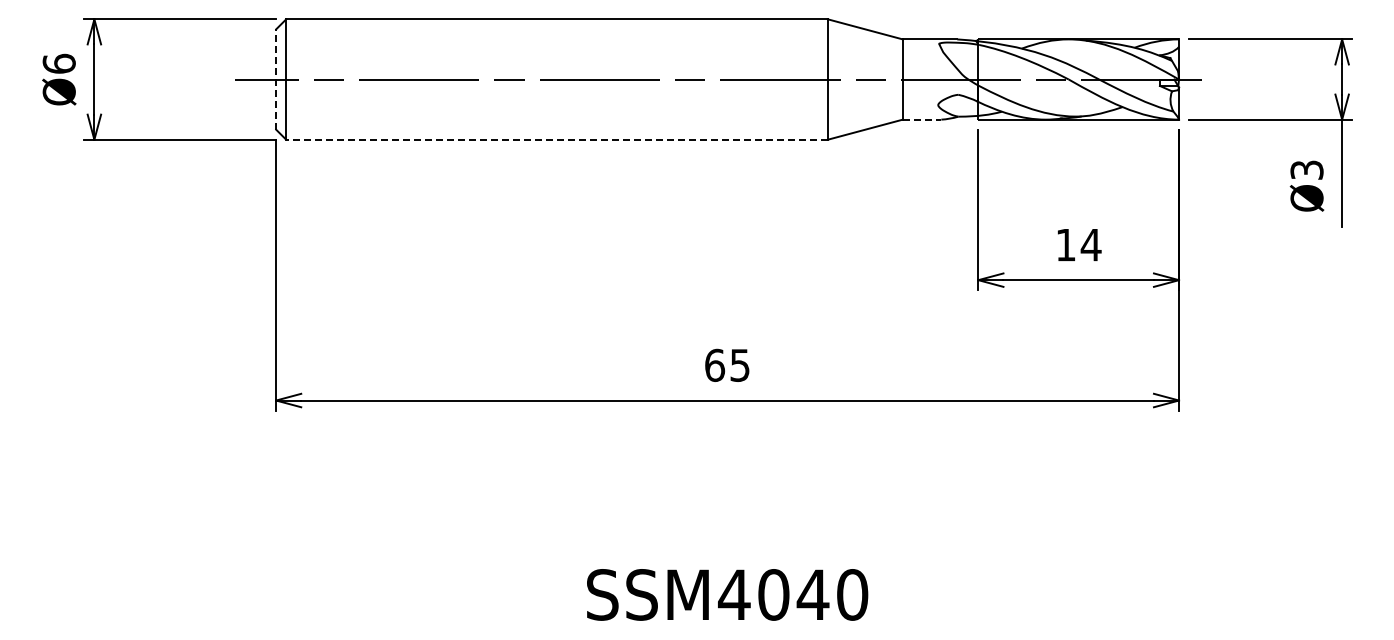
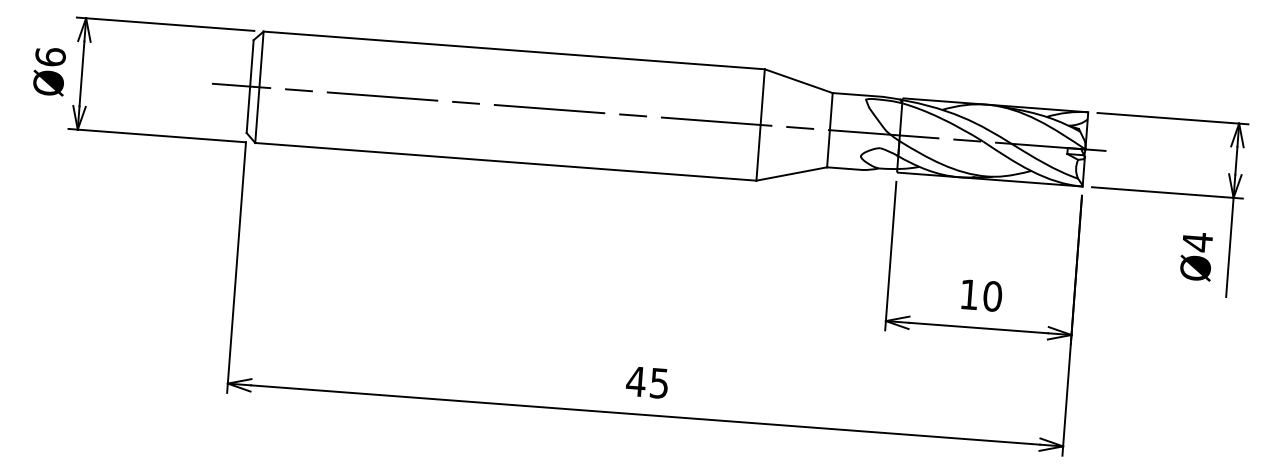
line: (276, 79) -> (250, 86), dashed -> solid
line: (922, 119) -> (845, 168), dashed -> solid
line: (557, 139) -> (506, 161), dashed -> solid
text: (1306, 169) -> (1197, 241), Ø3 -> Ø4
text: (1090, 244) -> (992, 295), 14 -> 10
text: (714, 364) -> (635, 380), 65 -> 45

